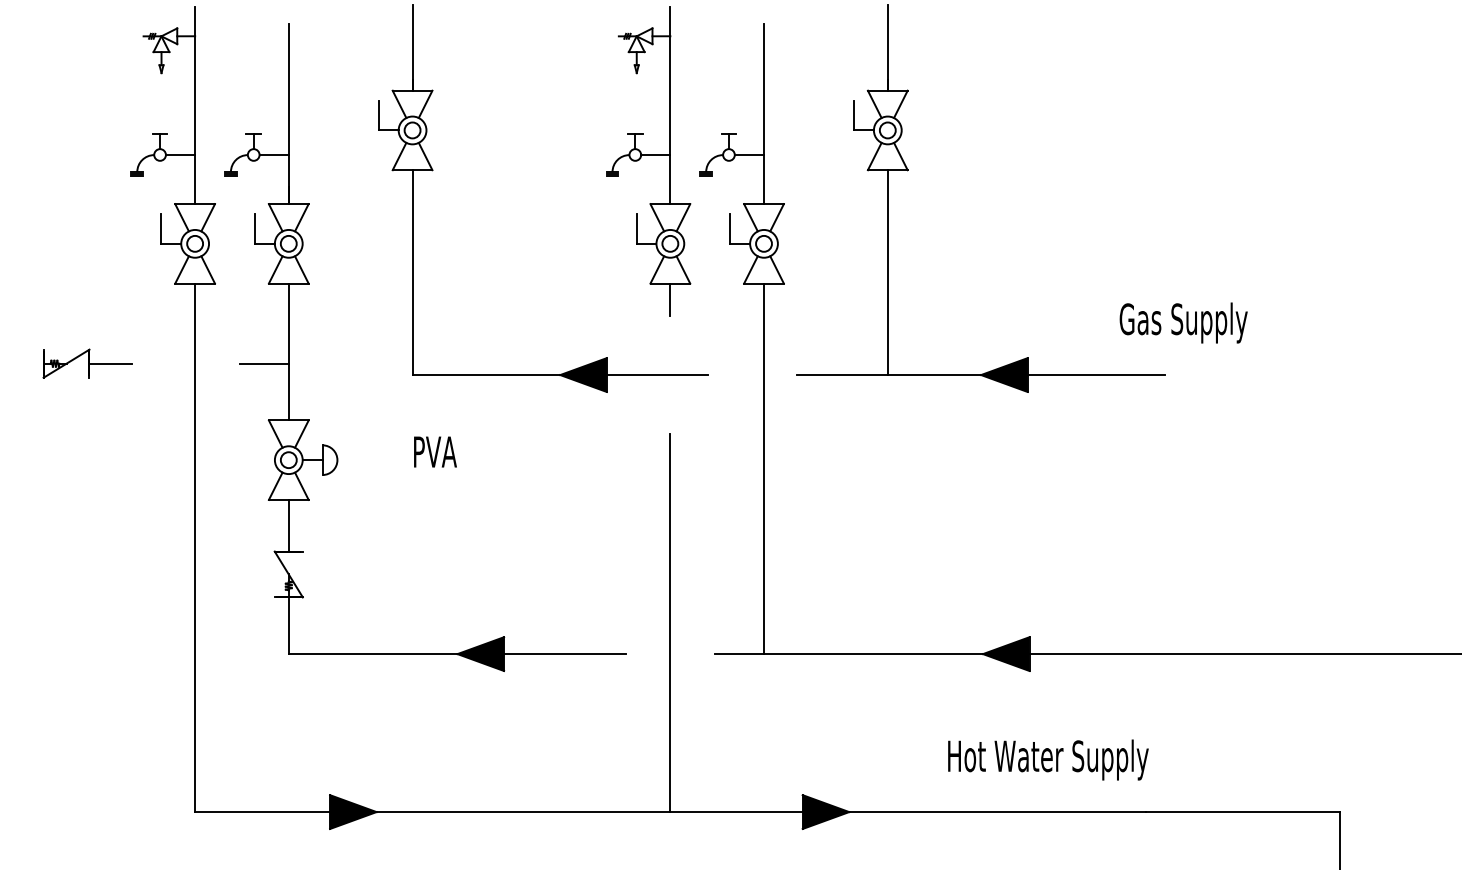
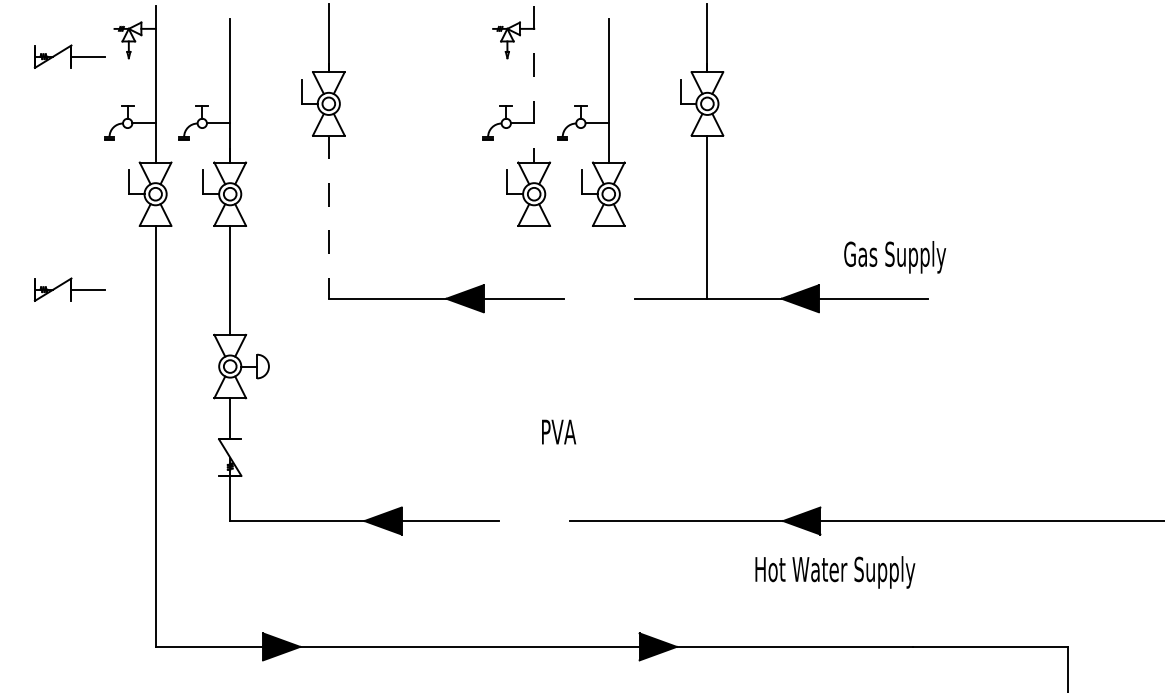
part: (87, 70) -> (69, 56), added
line: (670, 106) -> (534, 84), solid -> dashed
line: (412, 273) -> (328, 217), solid -> dashed
line: (670, 299) -> (534, 238), removed
text: (1184, 323) -> (895, 257), moved
line: (264, 363) -> (210, 289), removed
text: (436, 451) -> (559, 431), moved
line: (763, 468) -> (608, 373), removed
line: (670, 623) -> (534, 496), removed
text: (1048, 760) -> (835, 572), moved

